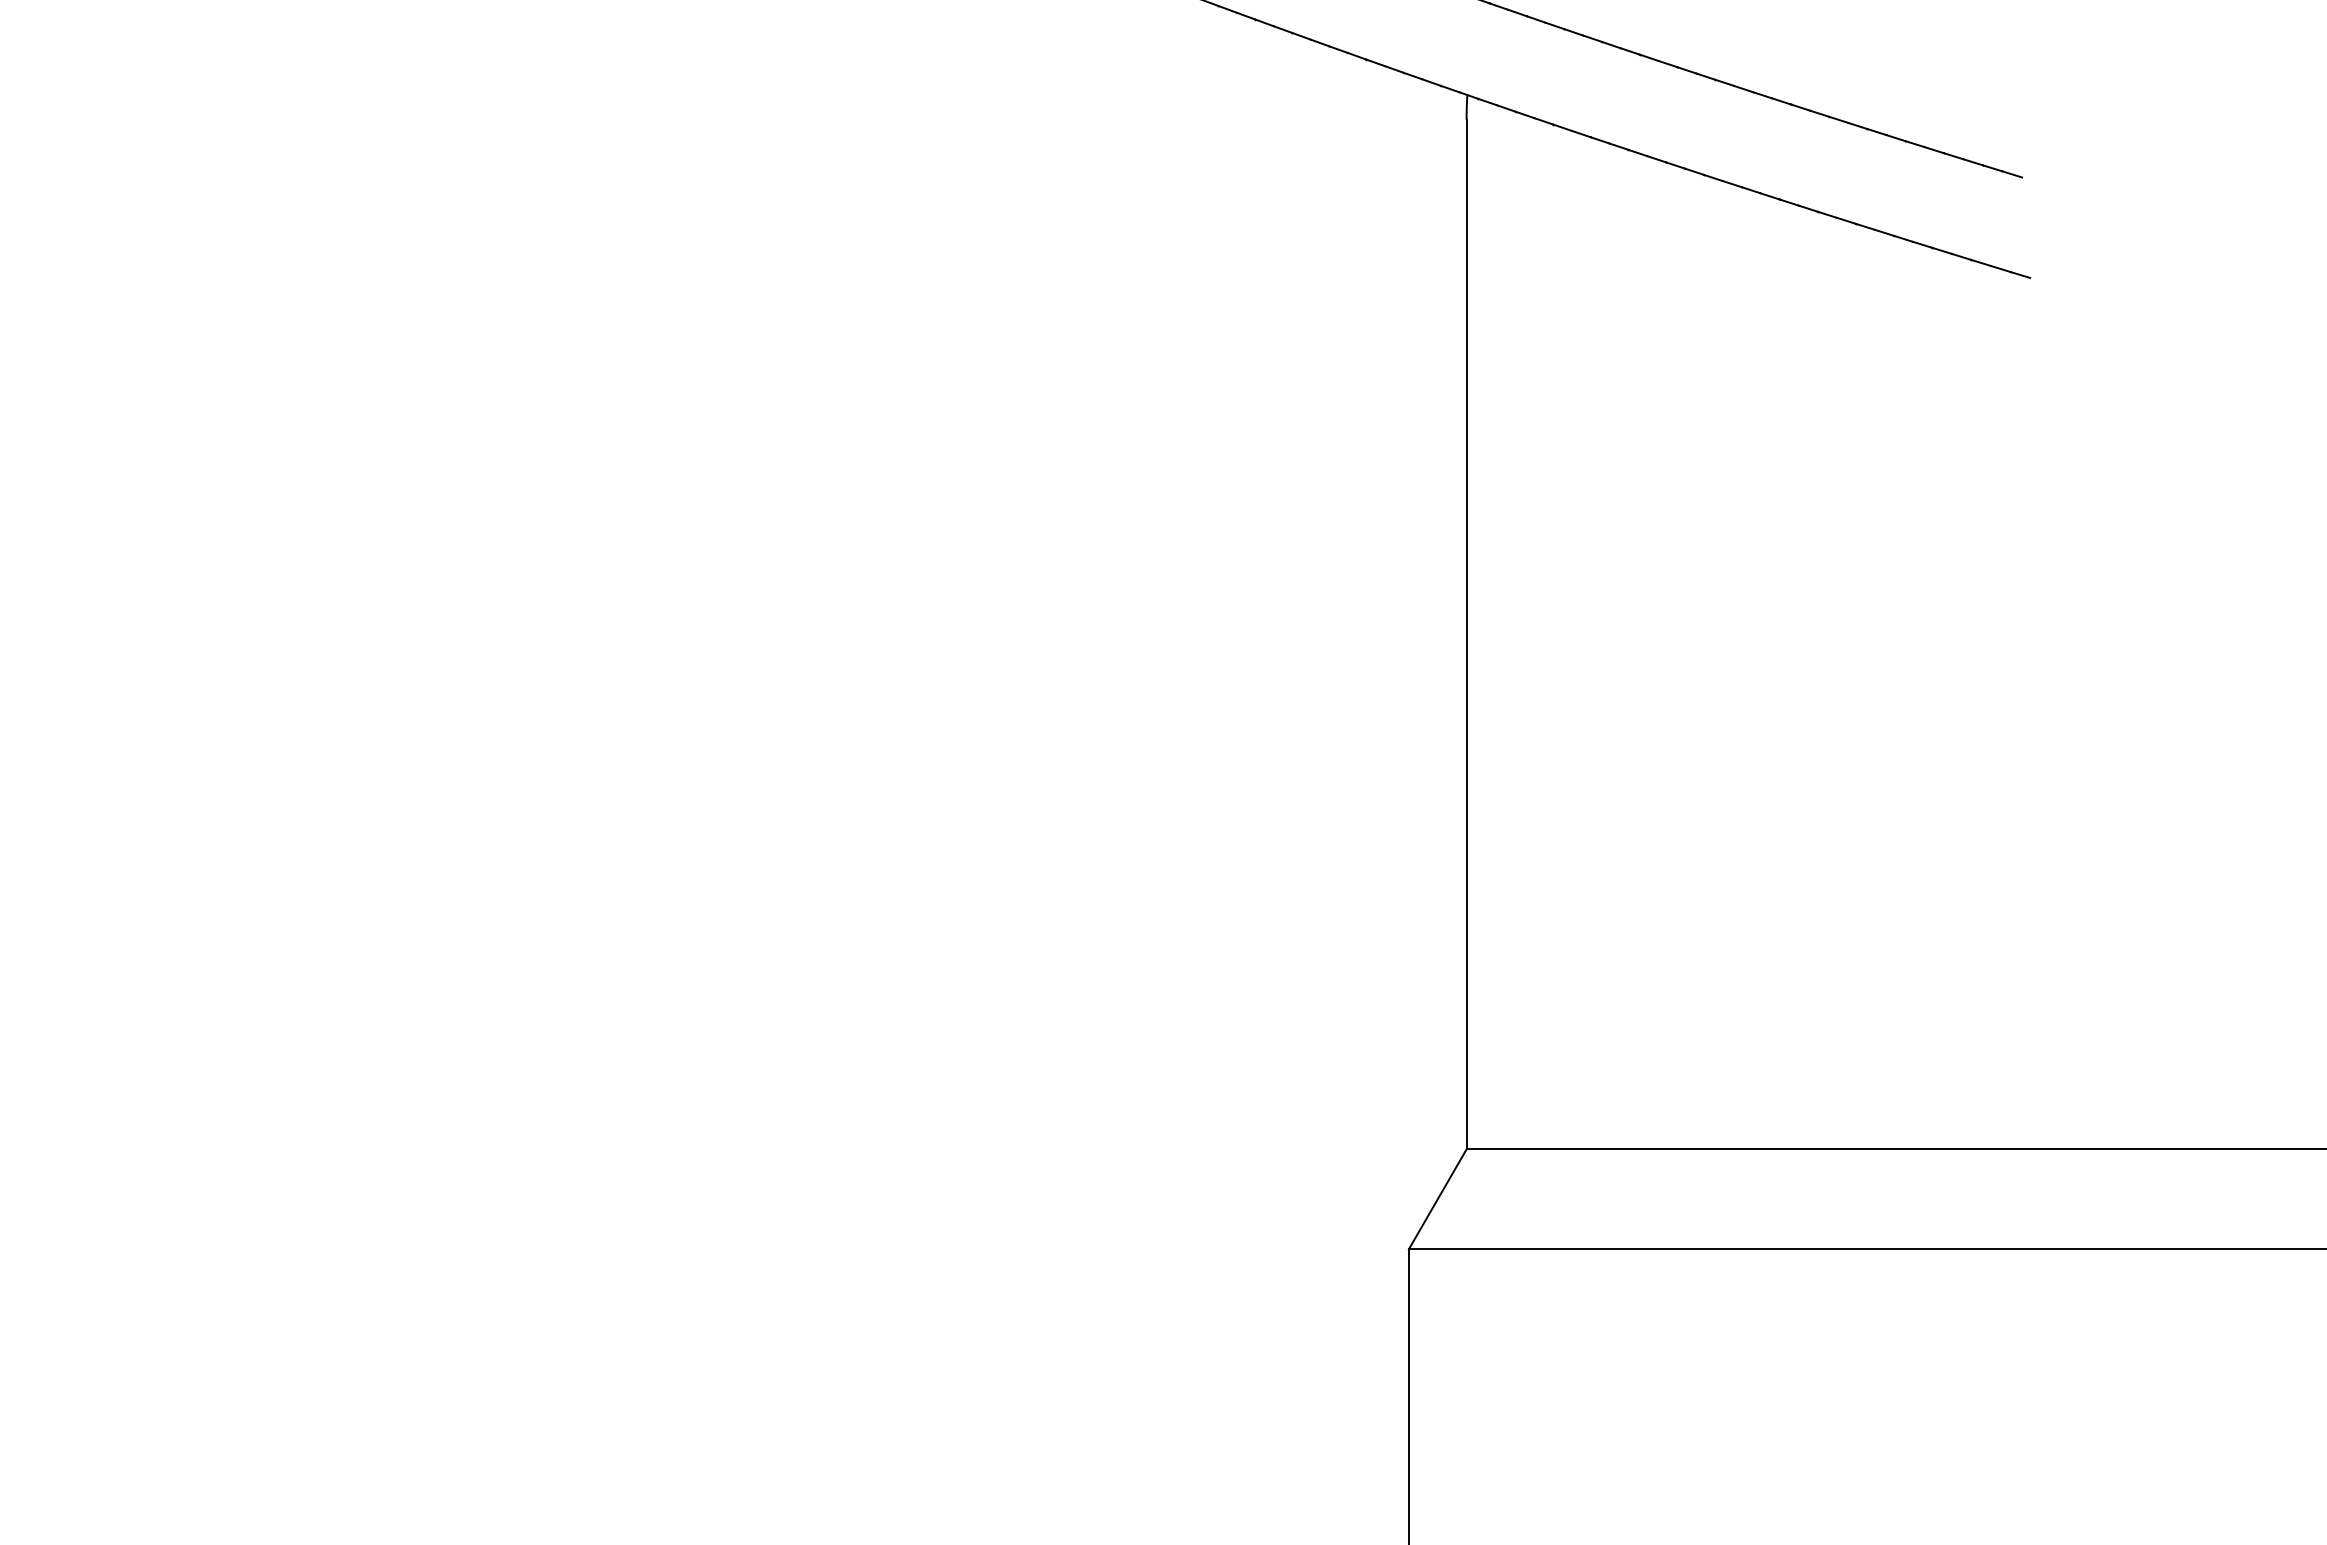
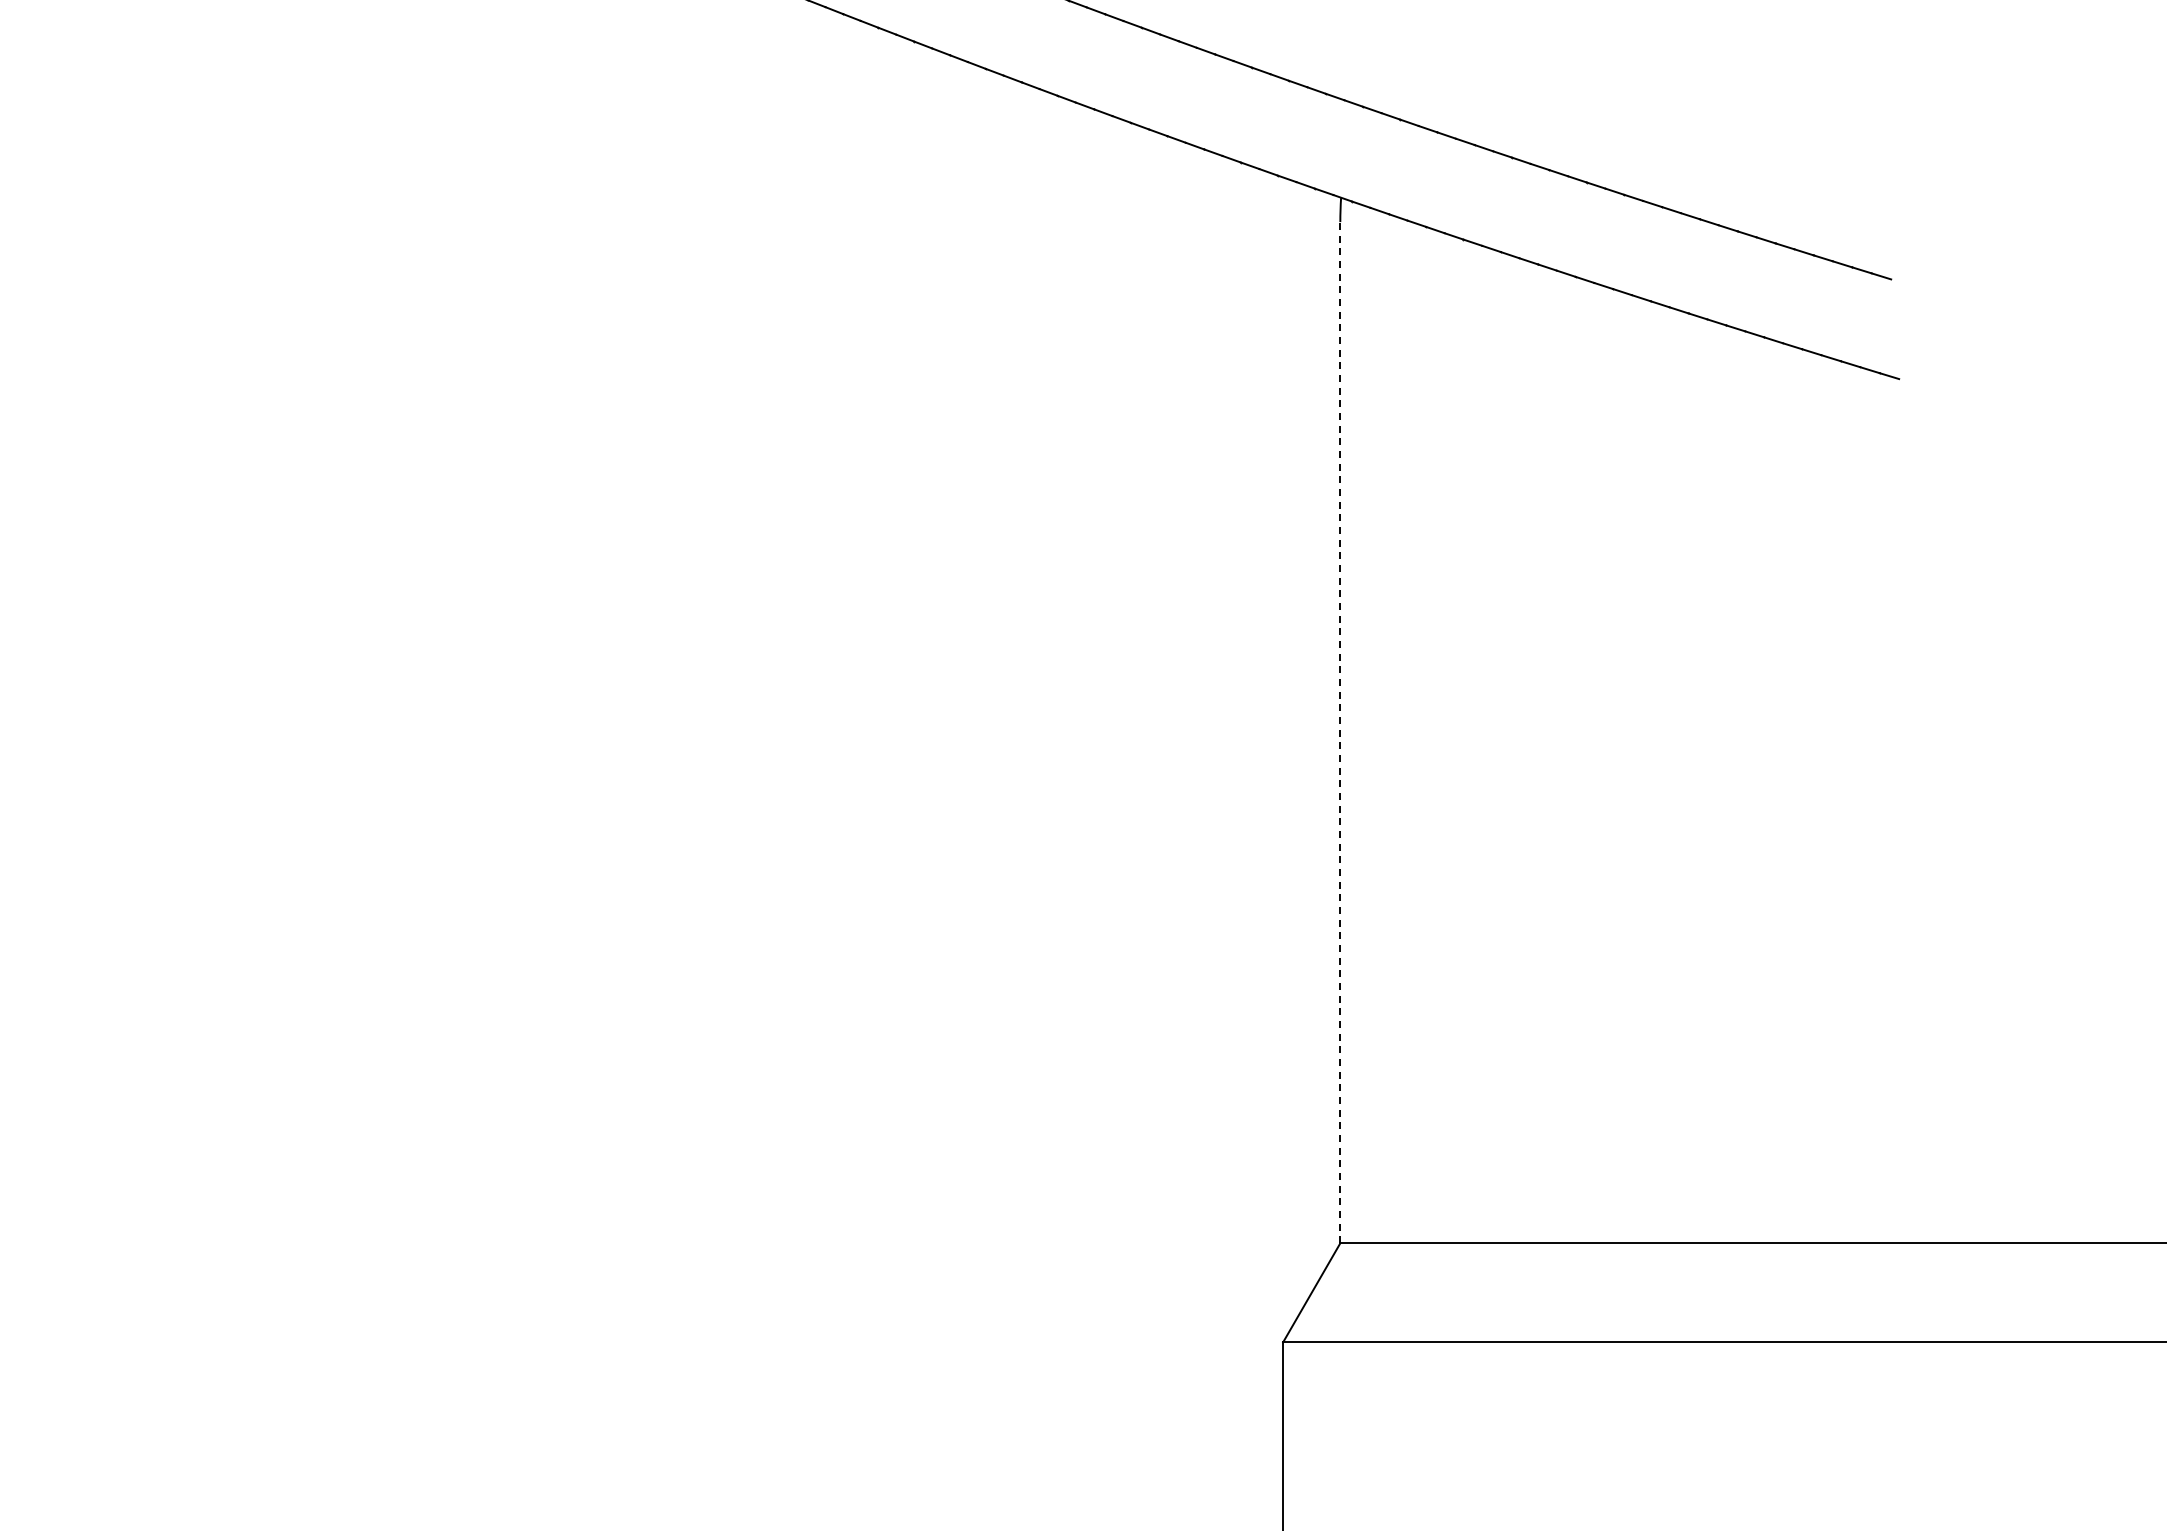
line: (1466, 634) -> (1340, 732), solid -> dashed

